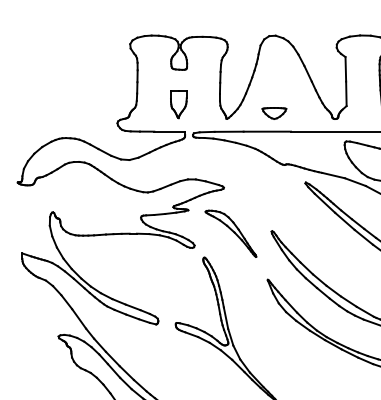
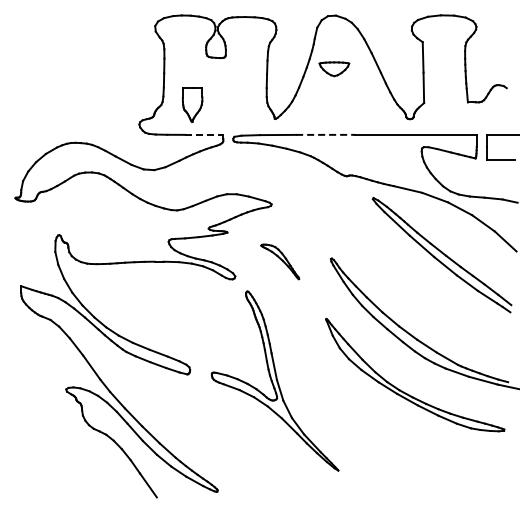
part: (178, 104) -> (192, 104), moved
part: (274, 113) -> (334, 69), moved
line: (169, 131) -> (204, 134), solid -> dashed
line: (268, 131) -> (326, 134), solid -> dashed
part: (230, 233) -> (279, 261), size x0.6

